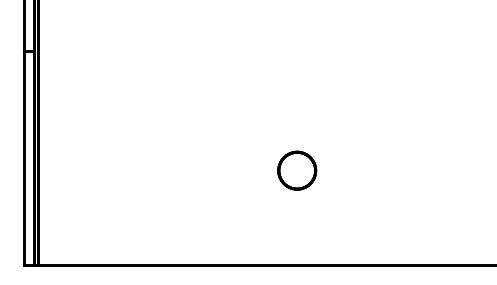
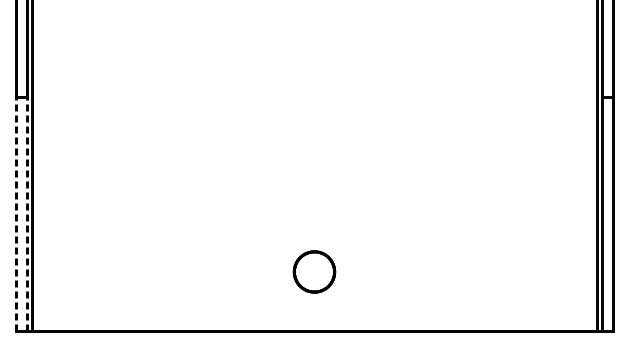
line: (23, 157) -> (15, 213), solid -> dashed
line: (34, 157) -> (27, 213), solid -> dashed
part: (297, 170) -> (314, 271), moved

